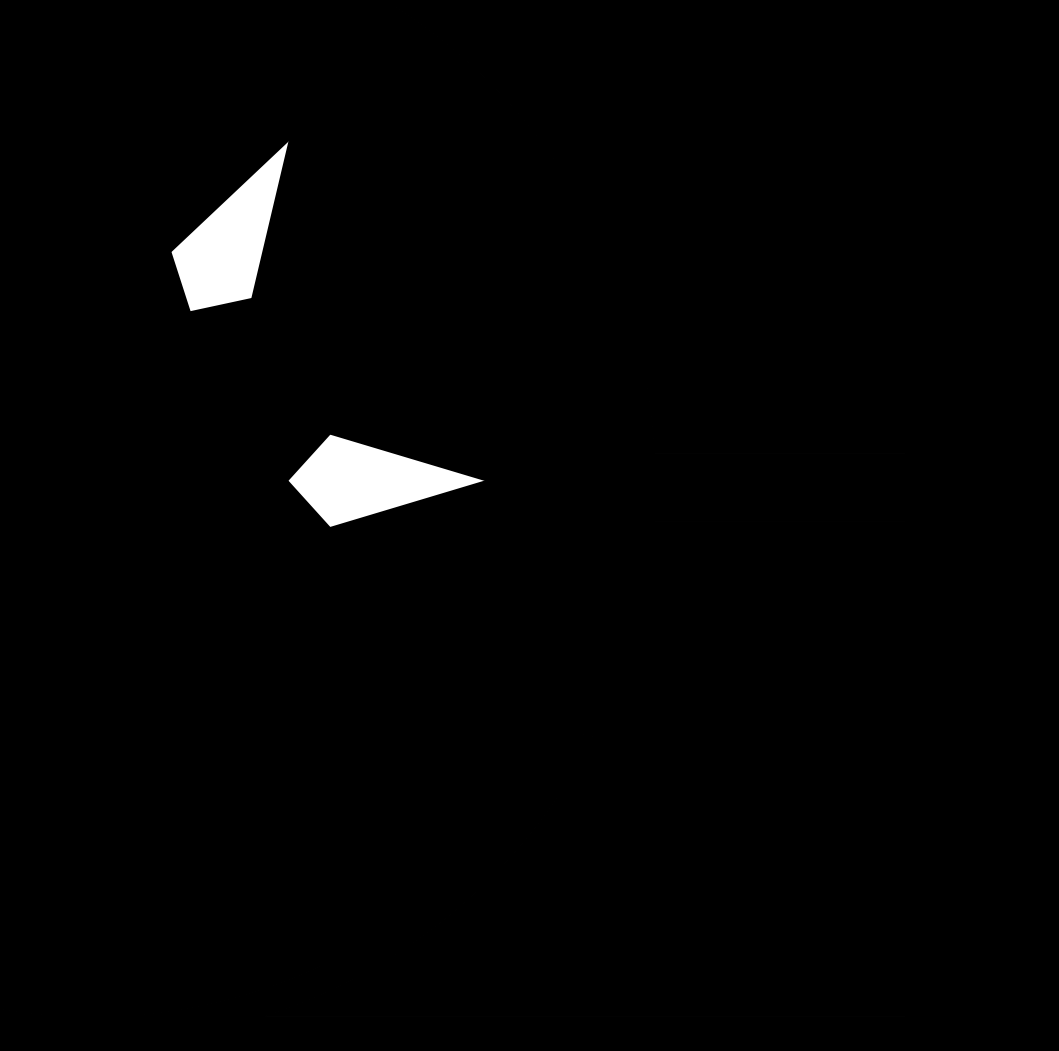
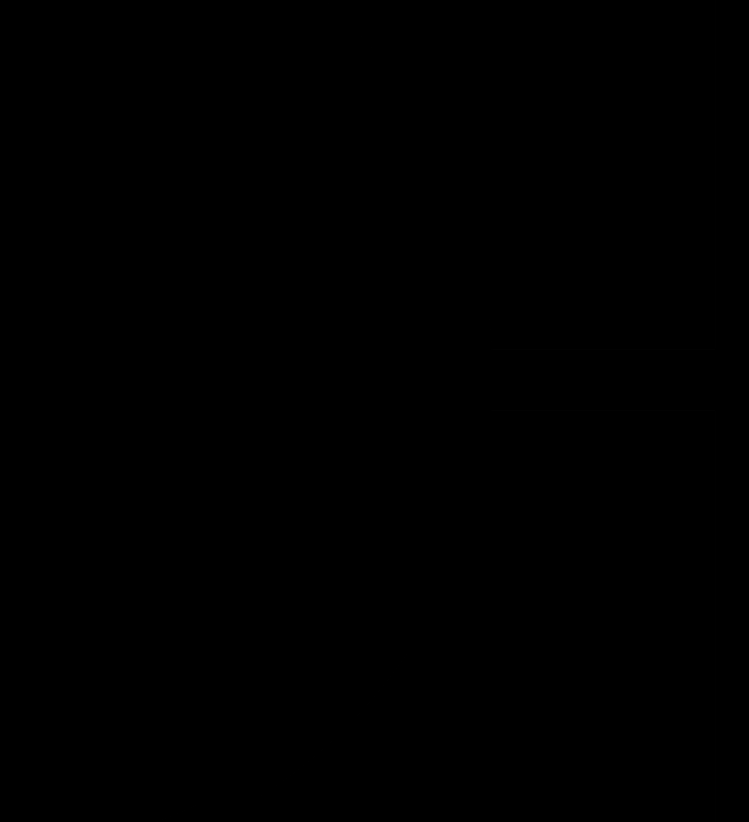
fill: (230, 225) -> (114, 146), added
fill: (387, 480) -> (254, 373), added

